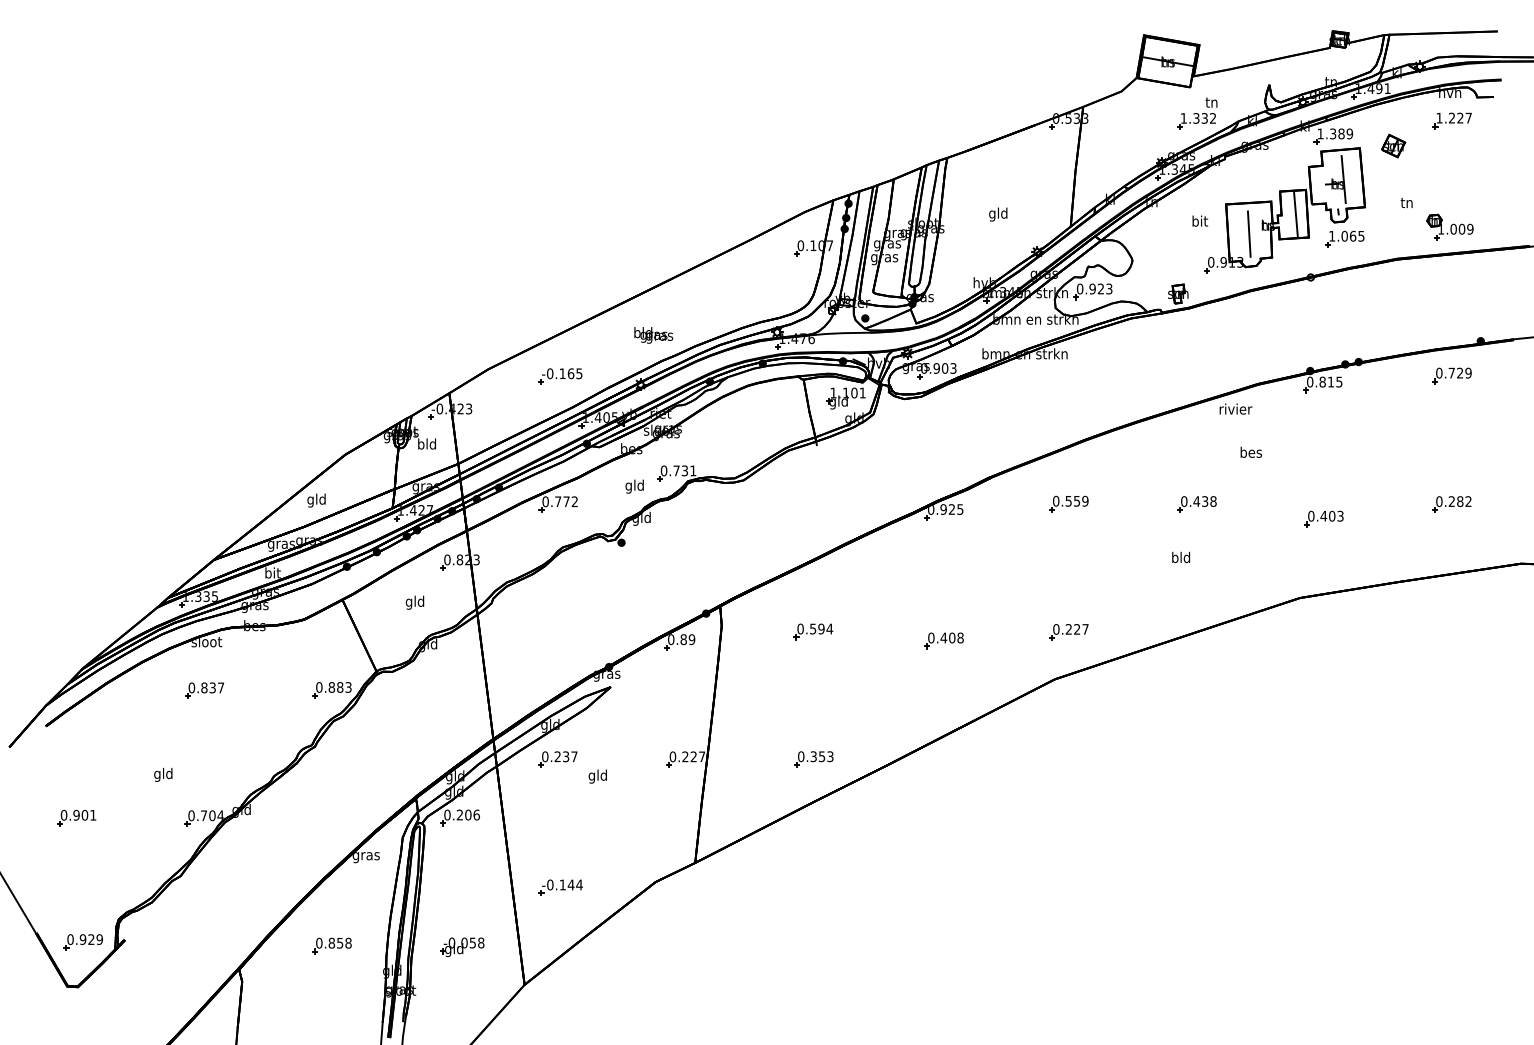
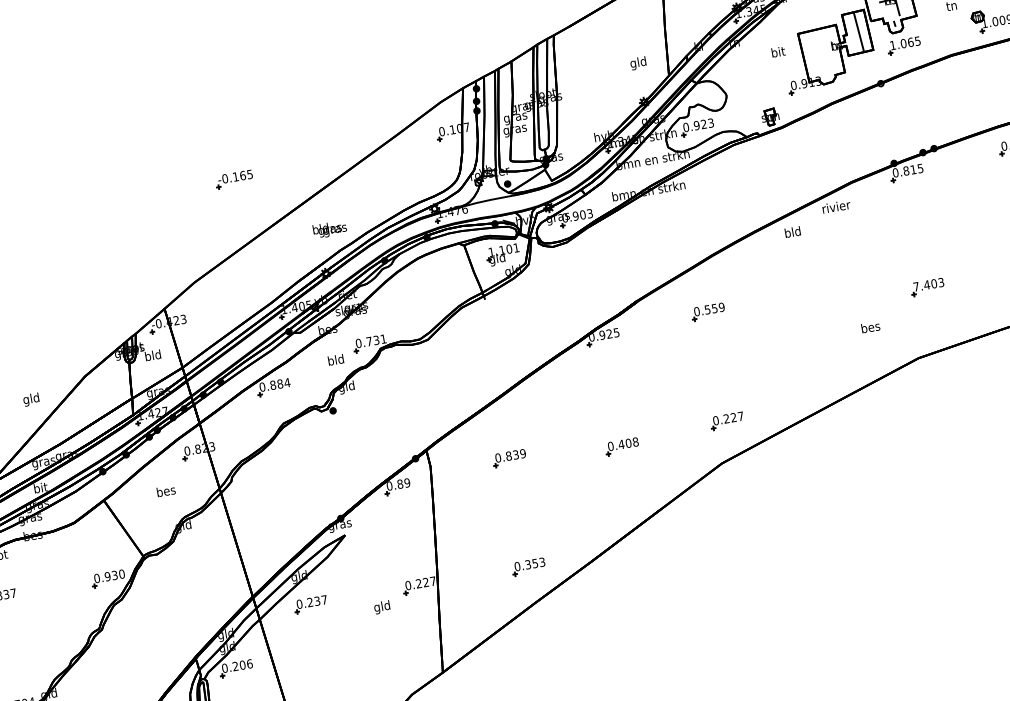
text: (998, 214) -> (638, 63), moved
line: (1248, 233) -> (821, 55), removed
part: (560, 376) -> (234, 179), moved
text: (1250, 451) -> (869, 326), moved
text: (628, 486) -> (330, 361), gld -> bld
text: (316, 500) -> (31, 399), moved
text: (566, 501) -> (280, 383), 0.772 -> 0.884
part: (1196, 504) -> (816, 293), removed
text: (1311, 515) -> (916, 286), 0.403 -> 7.403
text: (1181, 556) -> (792, 231), moved
text: (415, 602) -> (166, 492), gld -> bes
text: (821, 628) -> (515, 454), 0.594 -> 0.839
text: (339, 687) -> (114, 575), 0.883 -> 0.930
text: (597, 776) -> (381, 607), moved

